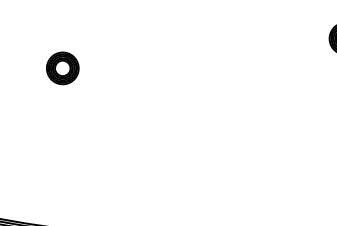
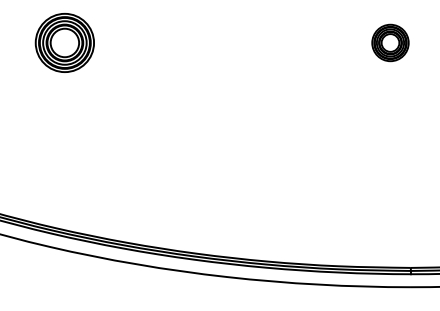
part: (62, 68) -> (64, 42), size x1.6

